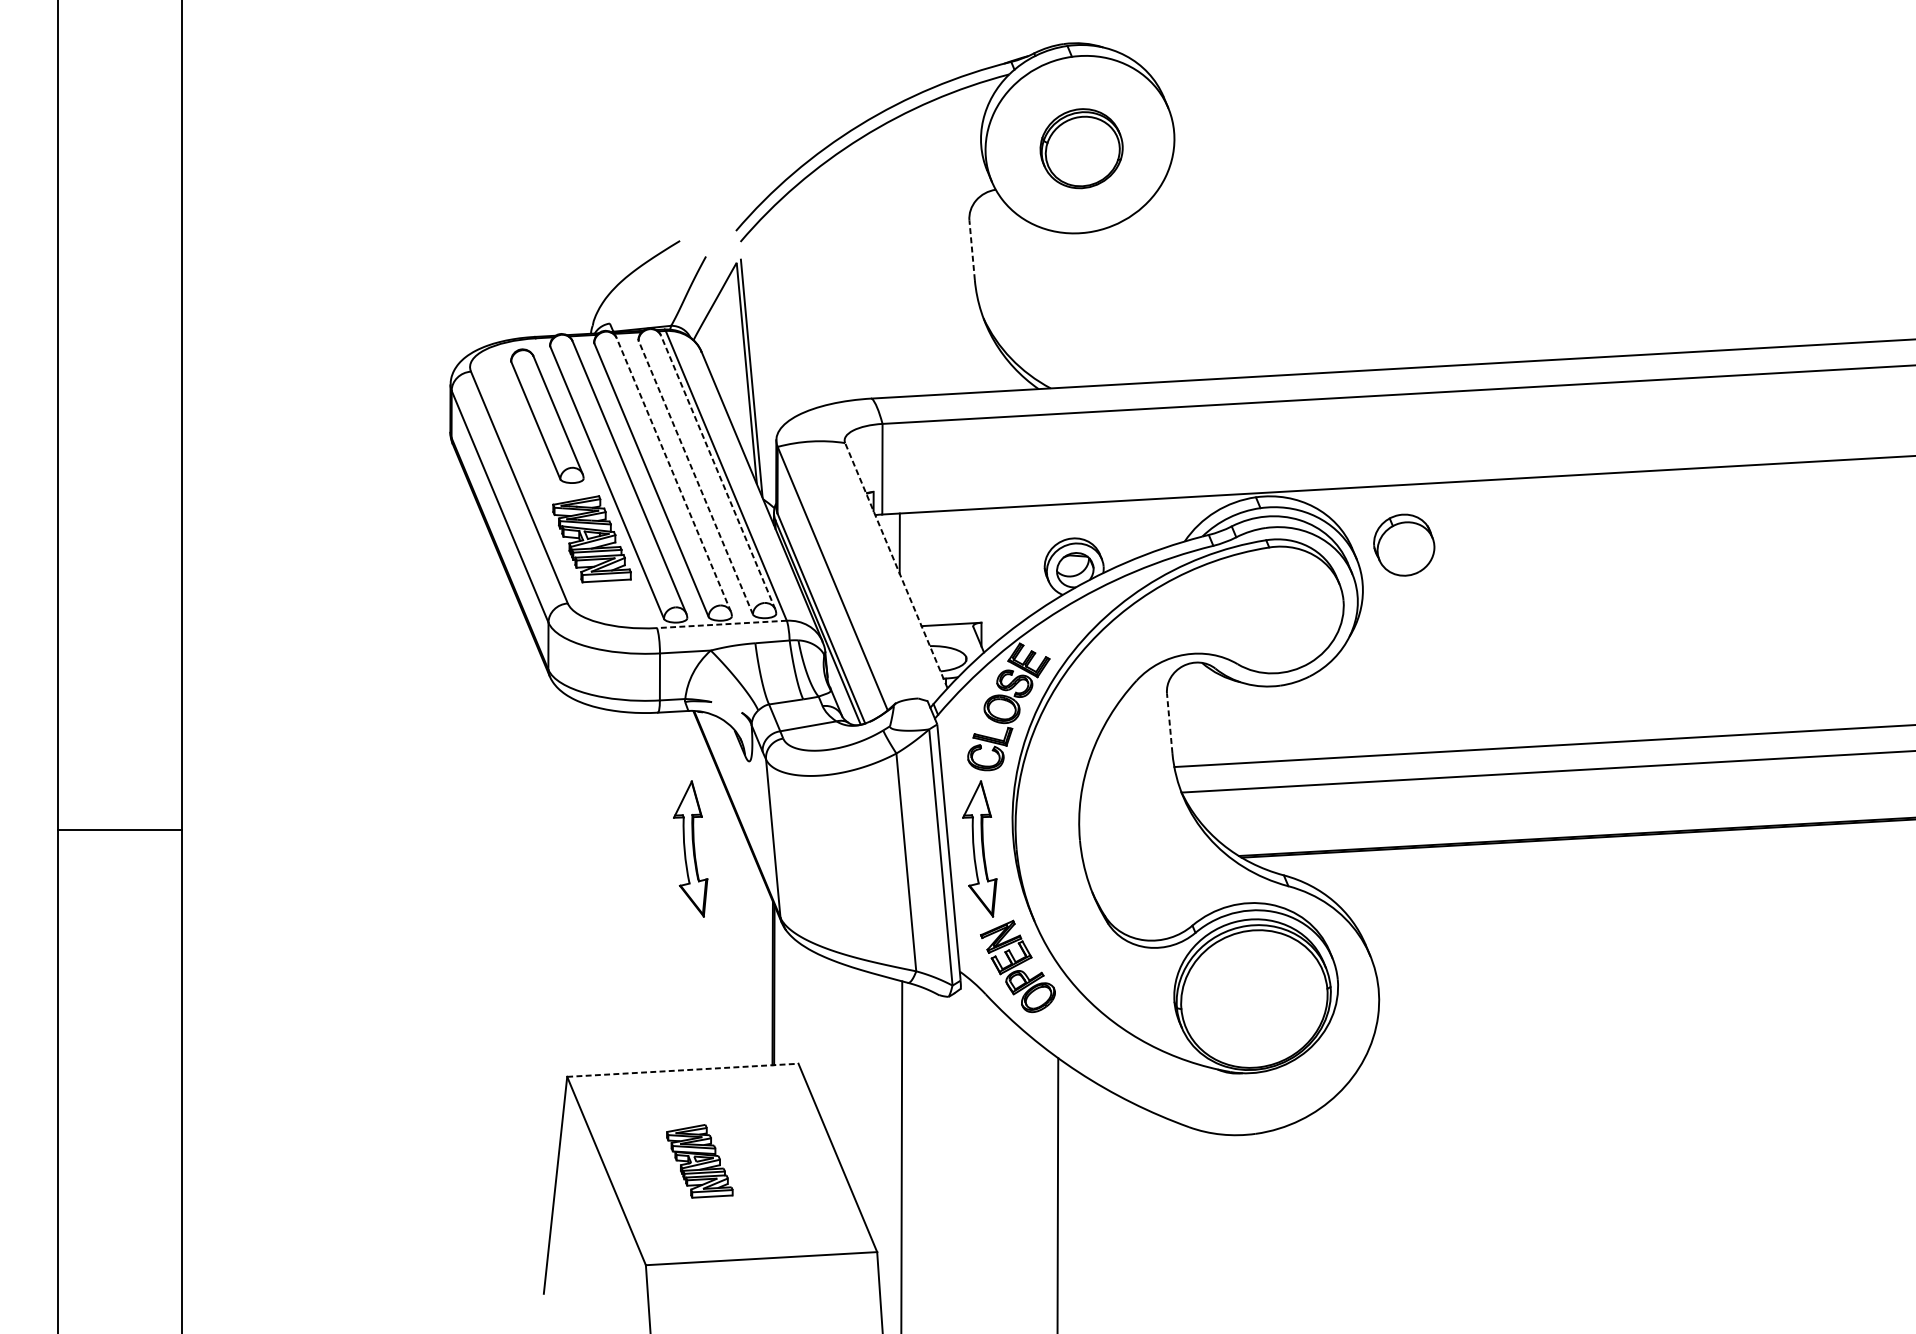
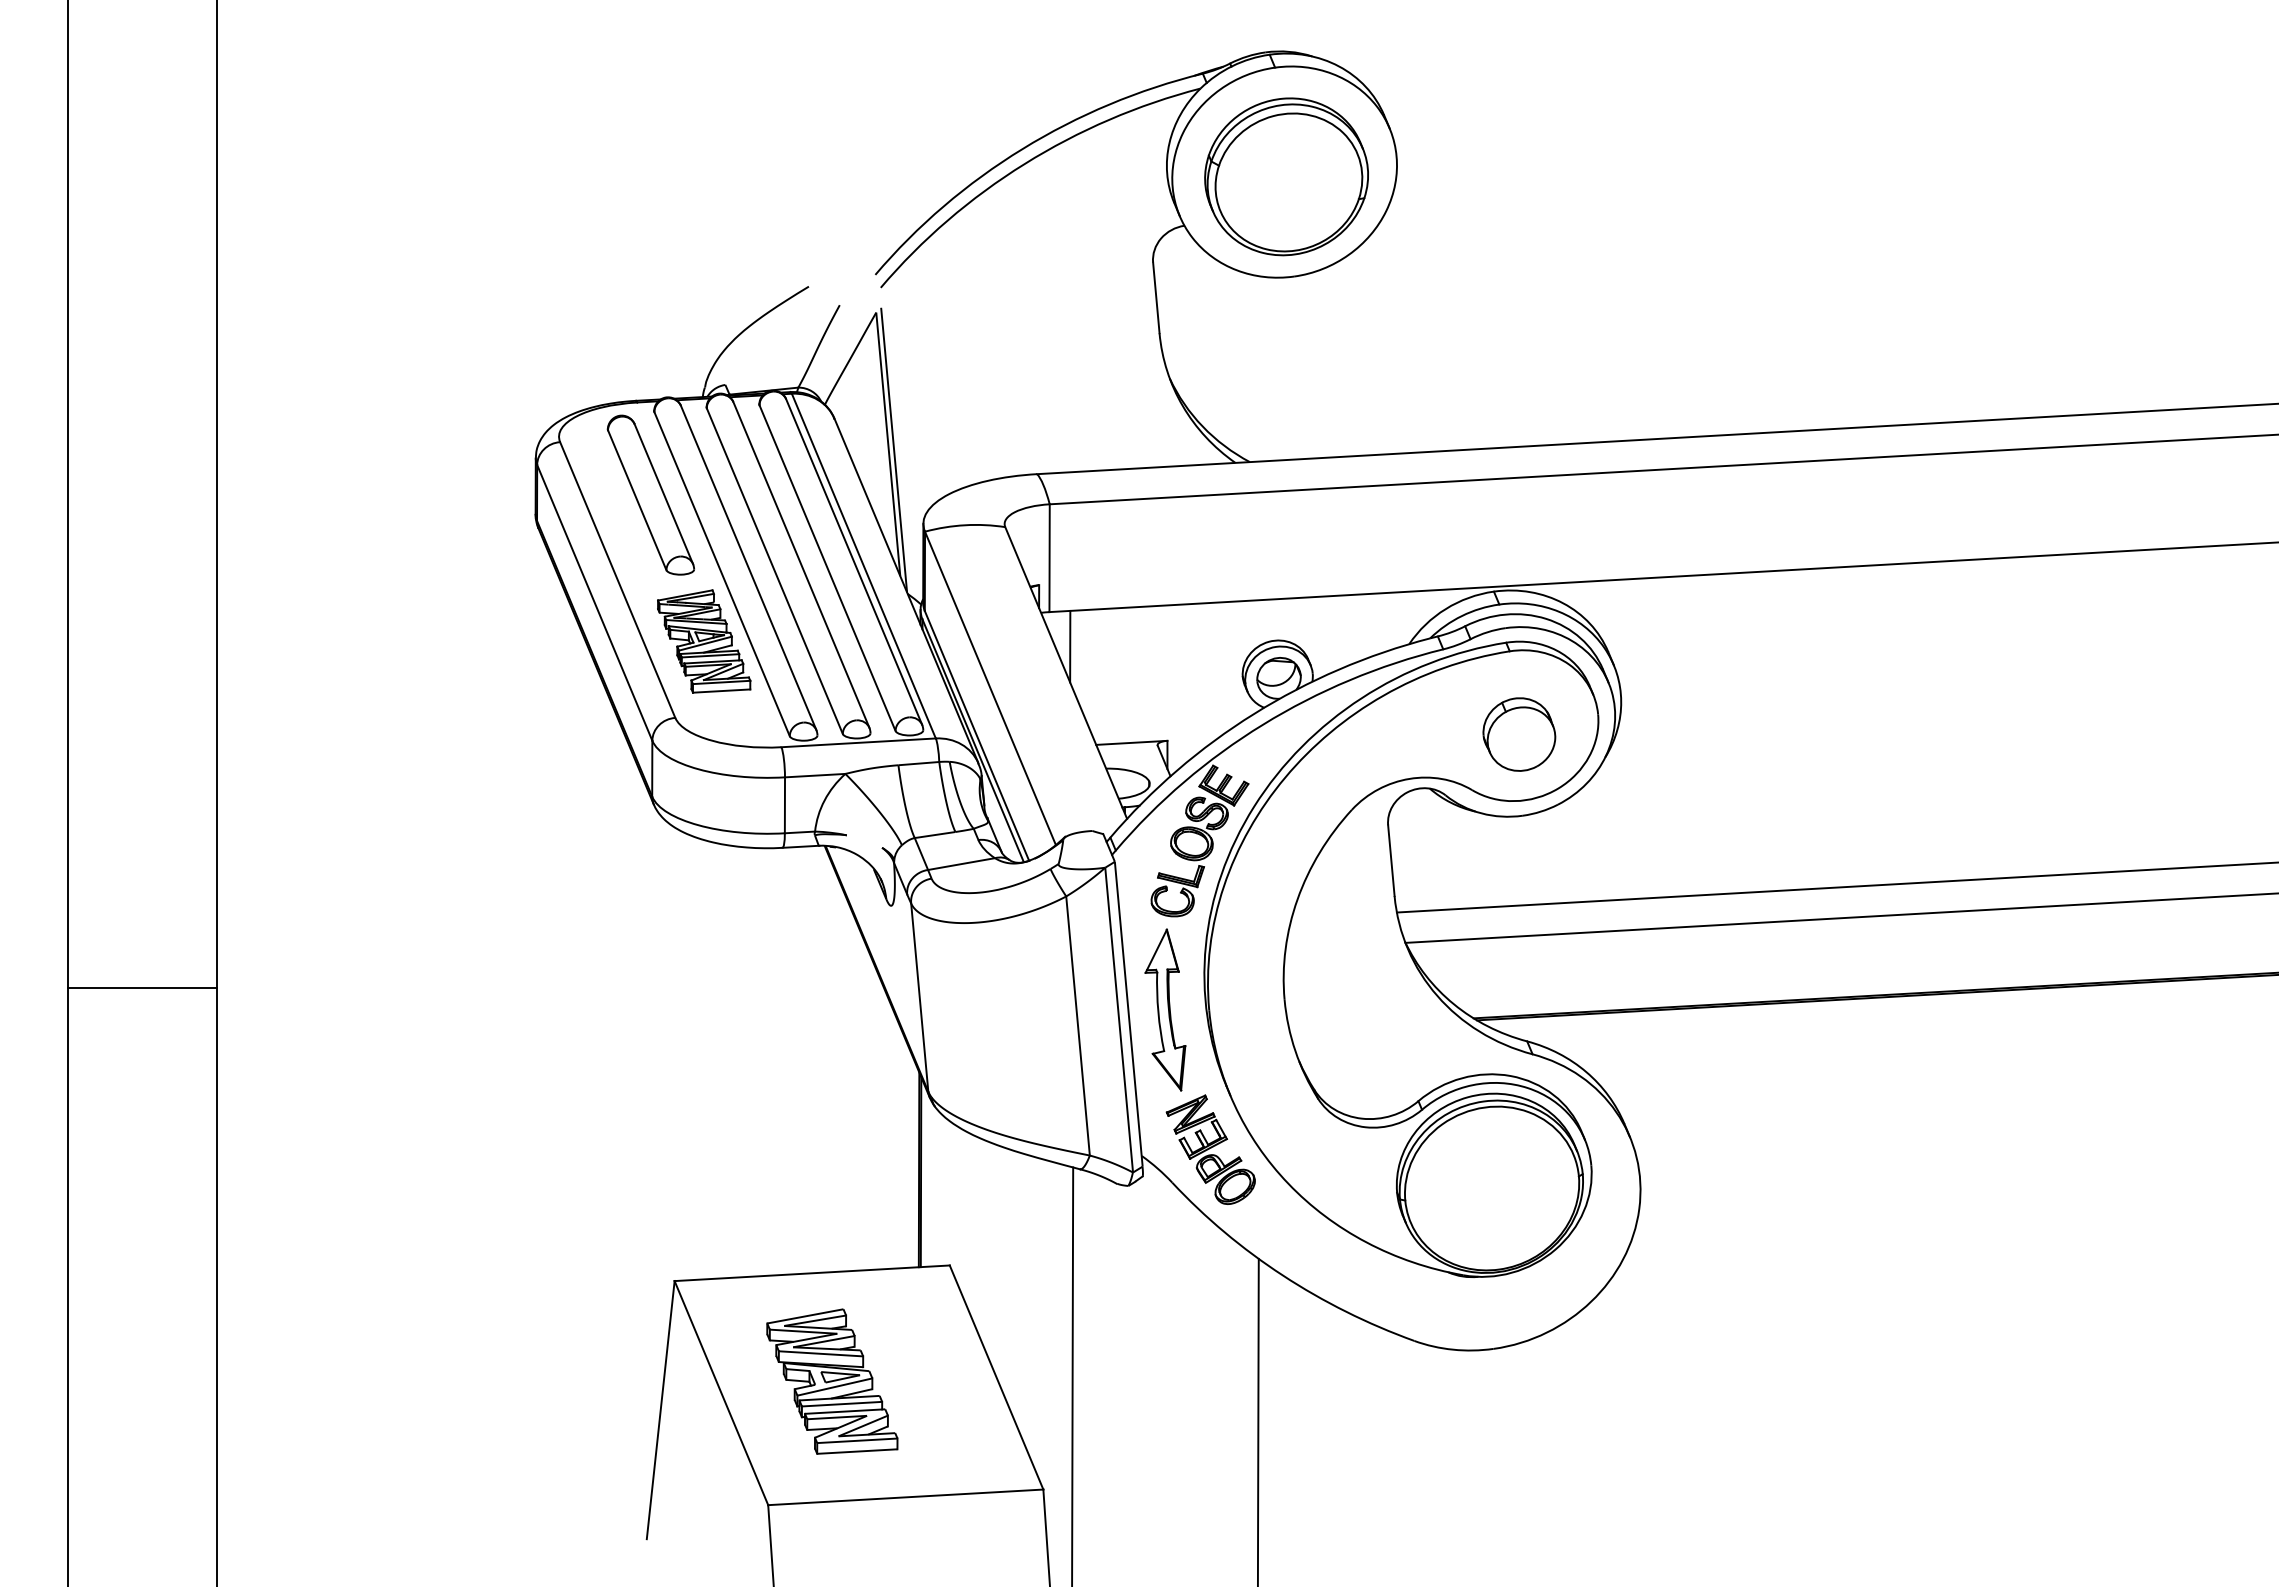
part: (1081, 148) -> (1286, 176), size x1.67
line: (972, 250) -> (1156, 297), dashed -> solid
line: (718, 472) -> (854, 562), dashed -> solid
line: (673, 475) -> (801, 565), dashed -> solid
line: (695, 477) -> (827, 568), dashed -> solid
part: (1404, 545) -> (1519, 734), moved
line: (895, 565) -> (1065, 672), dashed -> solid
line: (721, 624) -> (858, 742), dashed -> solid
line: (1169, 723) -> (1391, 860), dashed -> solid
part: (690, 848) -> (821, 1009), removed
line: (683, 1070) -> (812, 1273), dashed -> solid
part: (699, 1161) -> (832, 1381), size x1.67

